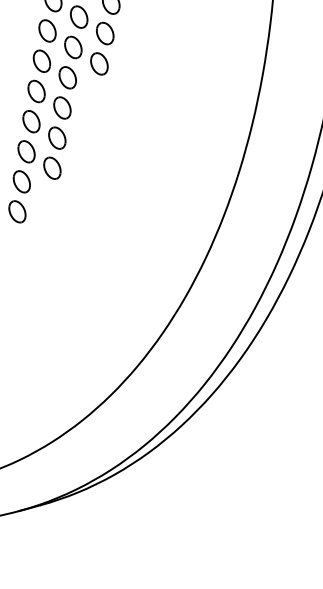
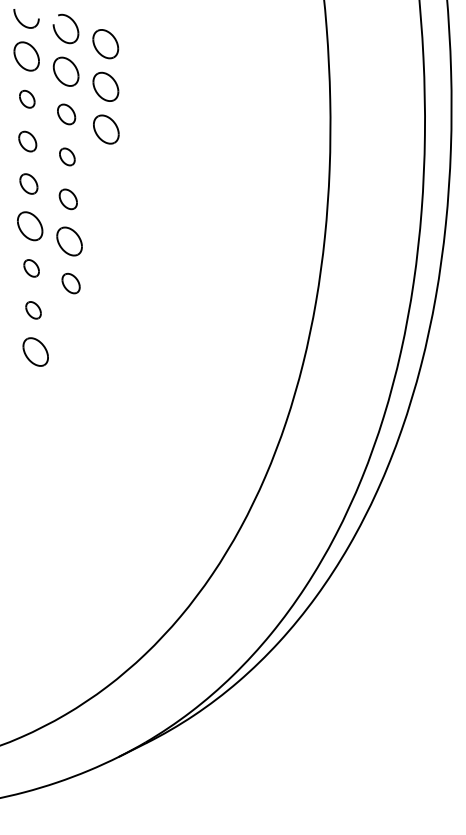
part: (47, 31) -> (27, 99), size x0.6
part: (73, 47) -> (66, 114), size x0.7
part: (41, 61) -> (27, 141), size x0.7
part: (68, 77) -> (67, 156), size x0.6
part: (36, 91) -> (28, 183), size x0.7
part: (62, 108) -> (68, 199), size x0.7
part: (26, 151) -> (31, 268), size x0.6
part: (51, 168) -> (70, 283), size x0.7
part: (21, 181) -> (33, 310), size x0.6

